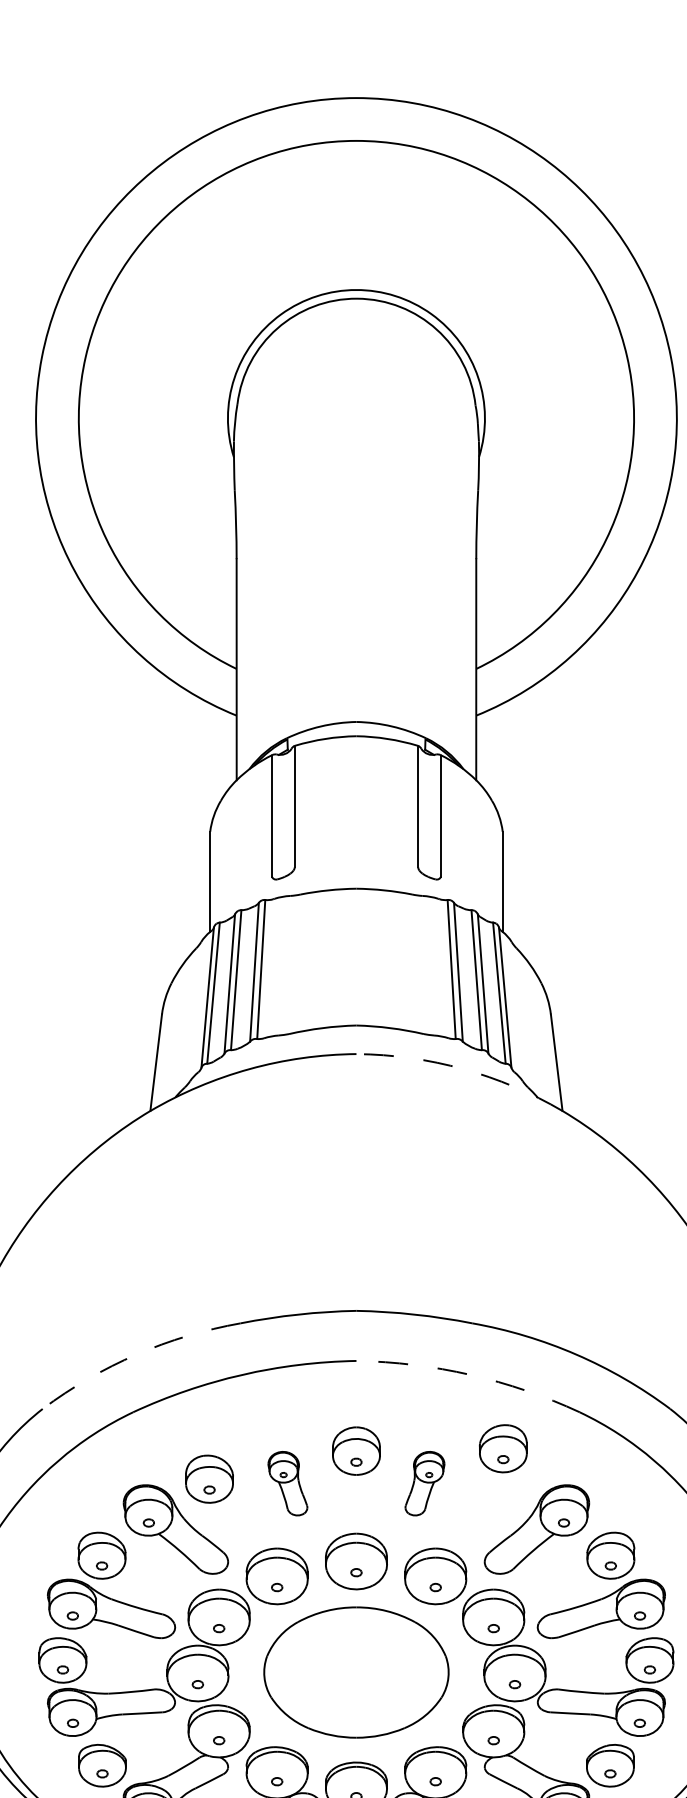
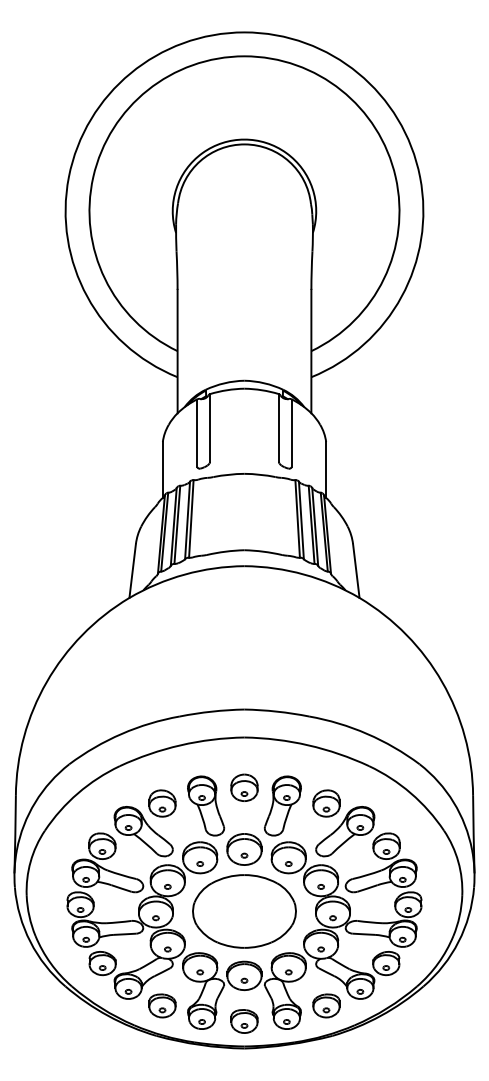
arc: (463, 1068) -> (304, 574), dashed -> solid
arc: (136, 1353) -> (121, 733), dashed -> solid
arc: (471, 1375) -> (308, 745), dashed -> solid
part: (503, 1448) -> (326, 803), moved
part: (288, 1482) -> (206, 805), size x1.67
part: (424, 1482) -> (282, 805), size x1.67

